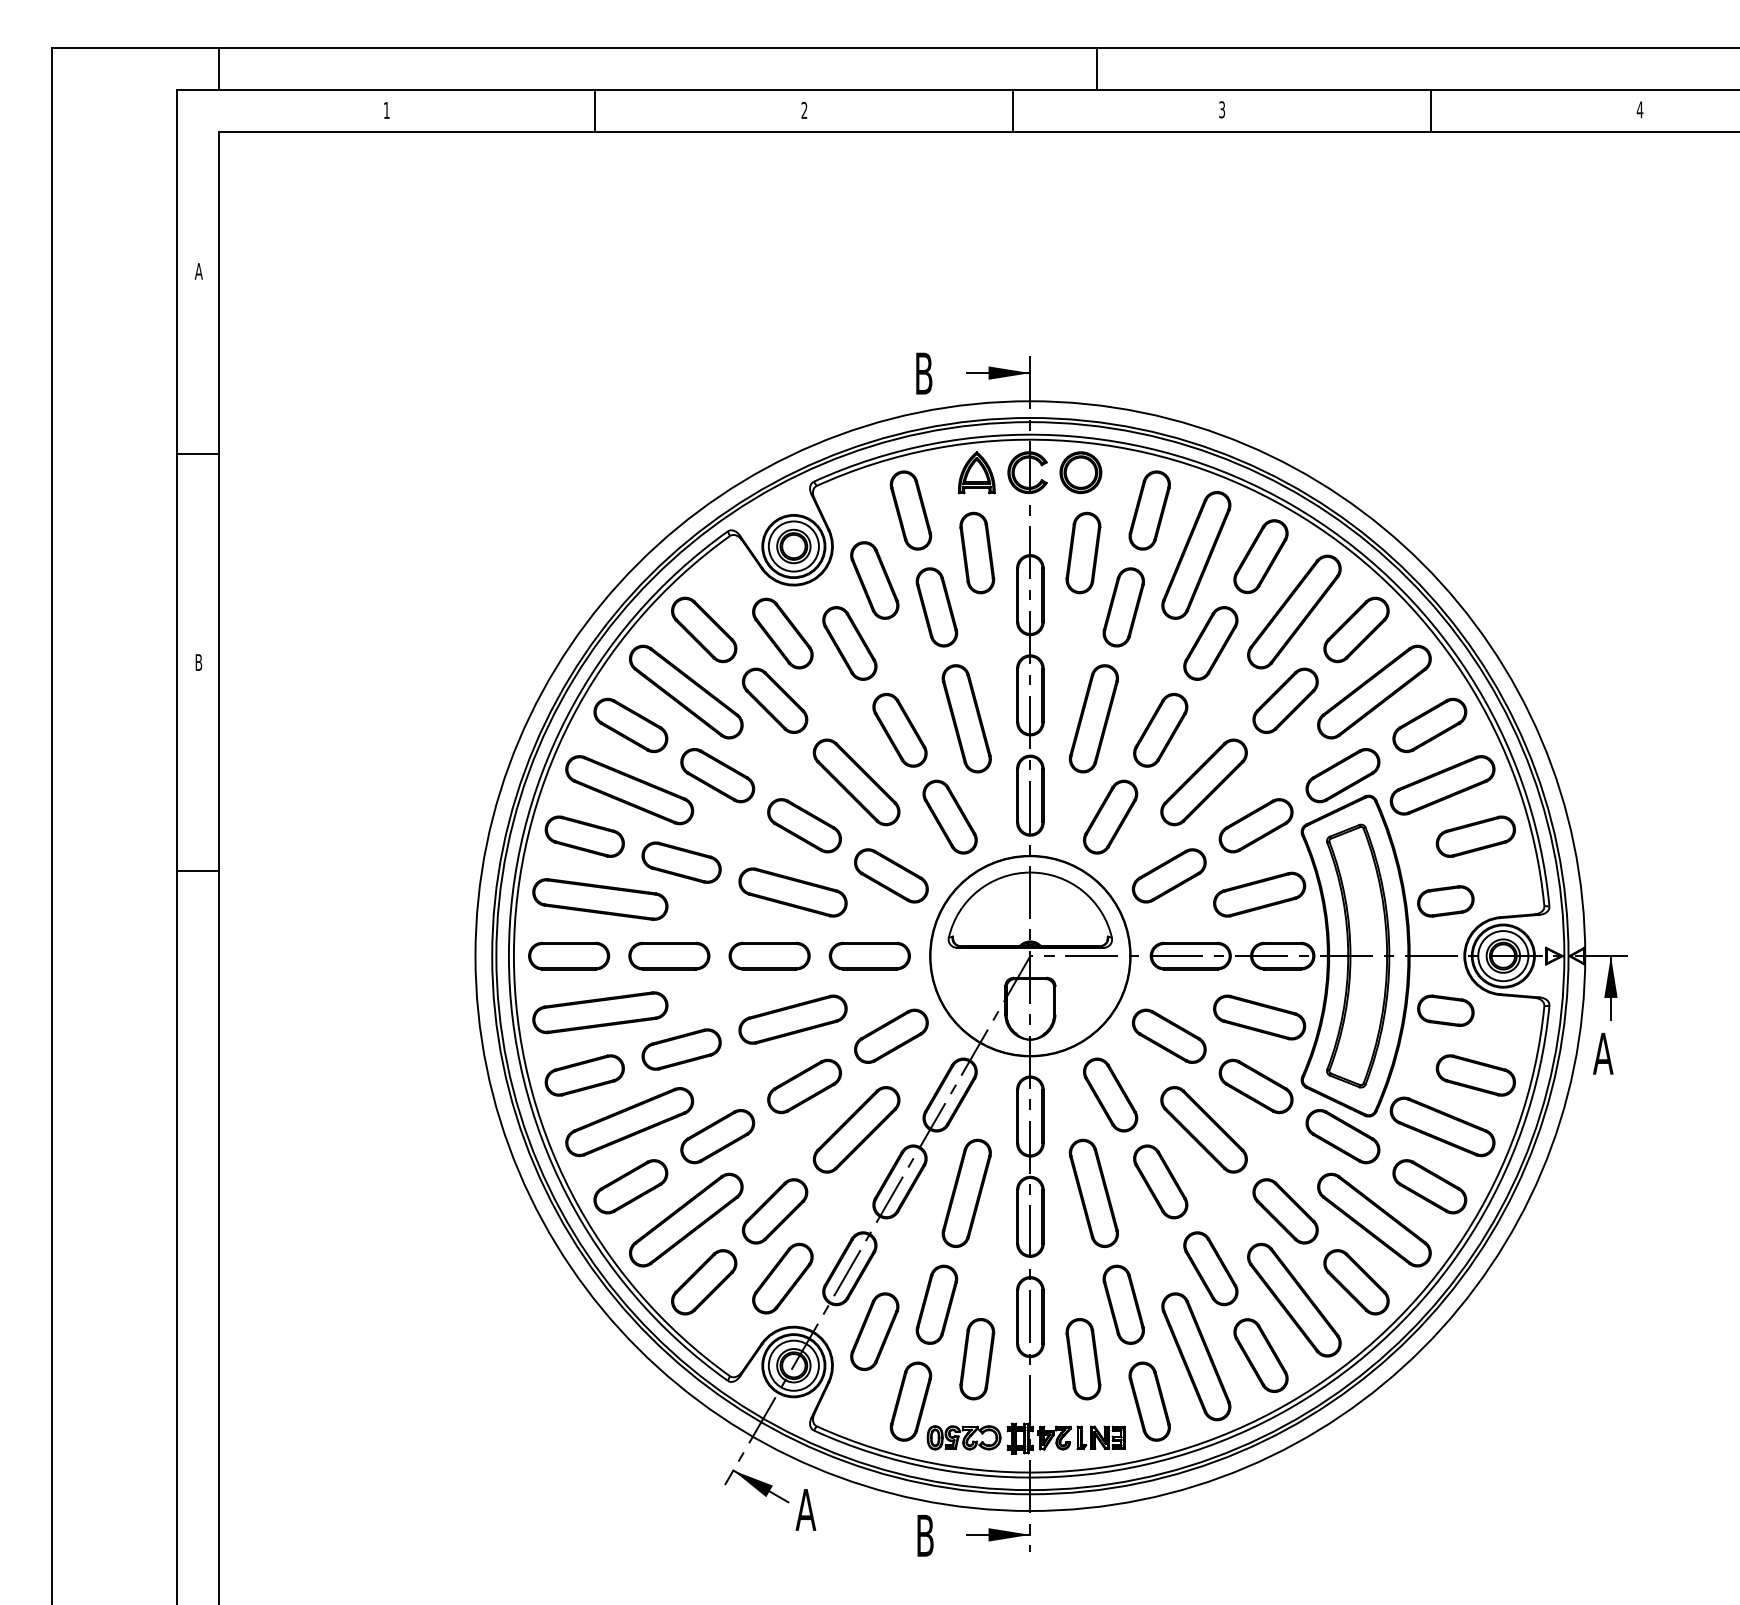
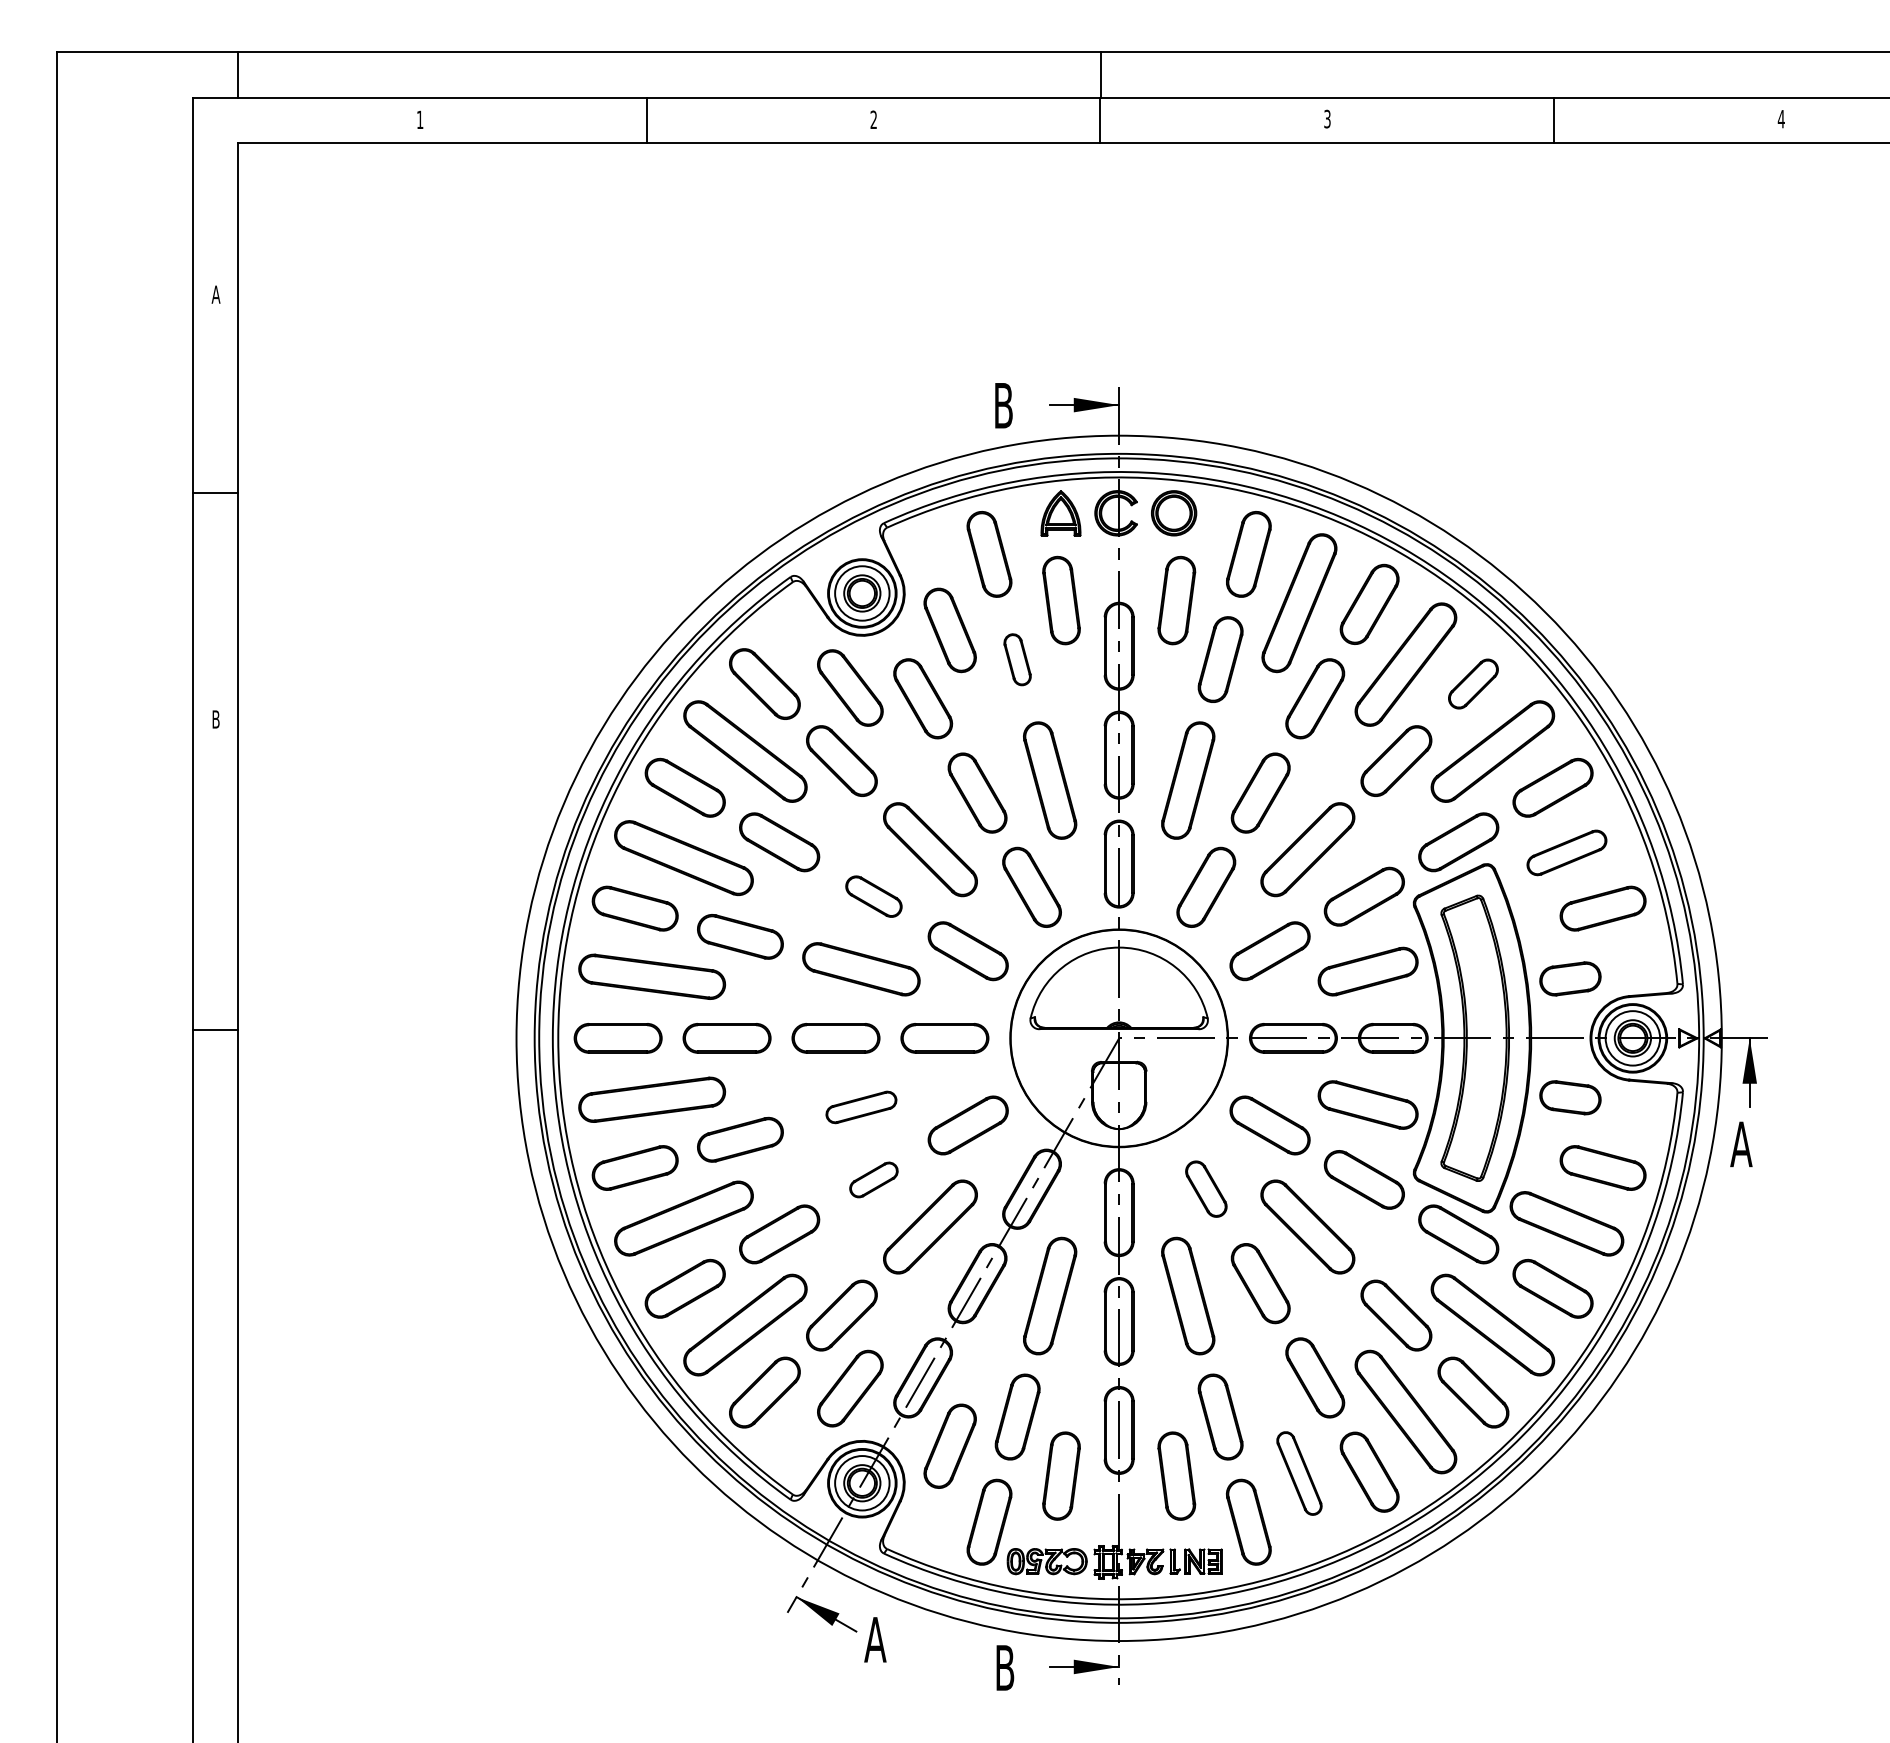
line: (1096, 68) -> (1101, 74), moved
part: (936, 607) -> (1017, 659), size x0.6
part: (1356, 629) -> (1473, 683), size x0.7
part: (1442, 785) -> (1566, 852), size x0.7
part: (804, 825) -> (873, 896), size x0.7
line: (198, 871) -> (215, 1030), moved
part: (793, 1019) -> (861, 1107), size x0.6
part: (804, 1086) -> (873, 1179), size x0.6
part: (1110, 1094) -> (1206, 1188), size x0.7
part: (1196, 1356) -> (1299, 1473), size x0.6

